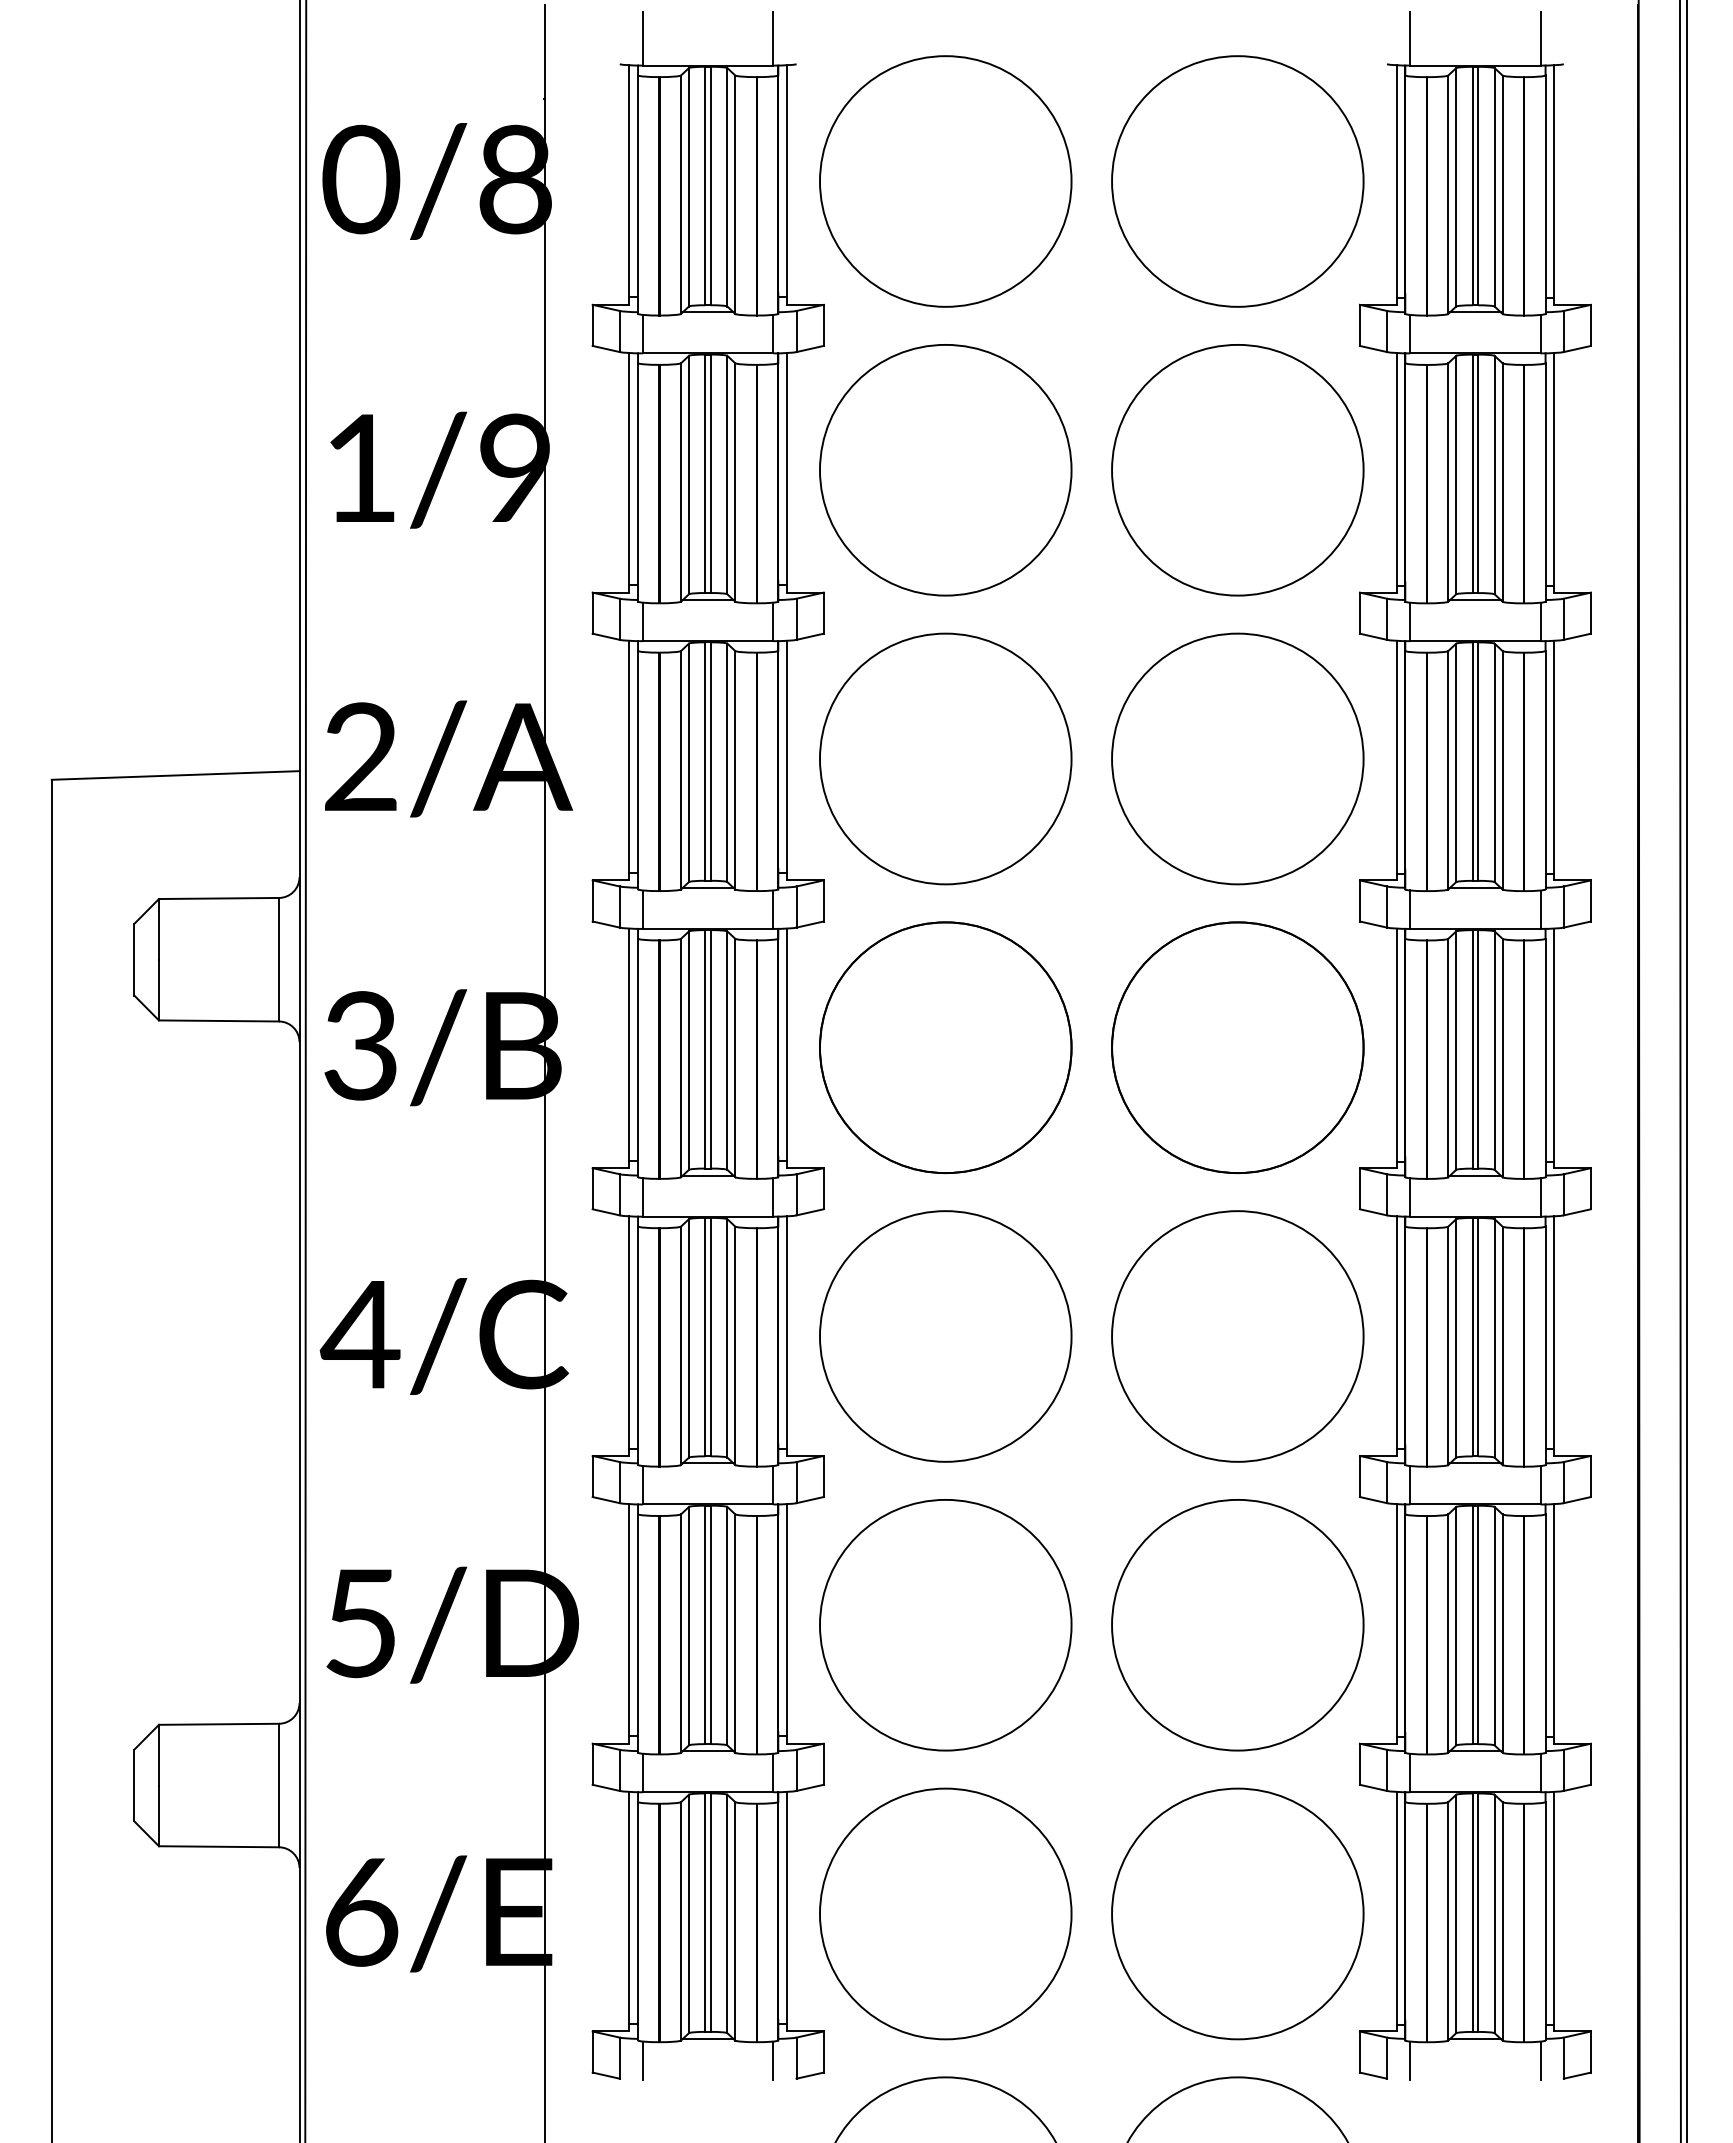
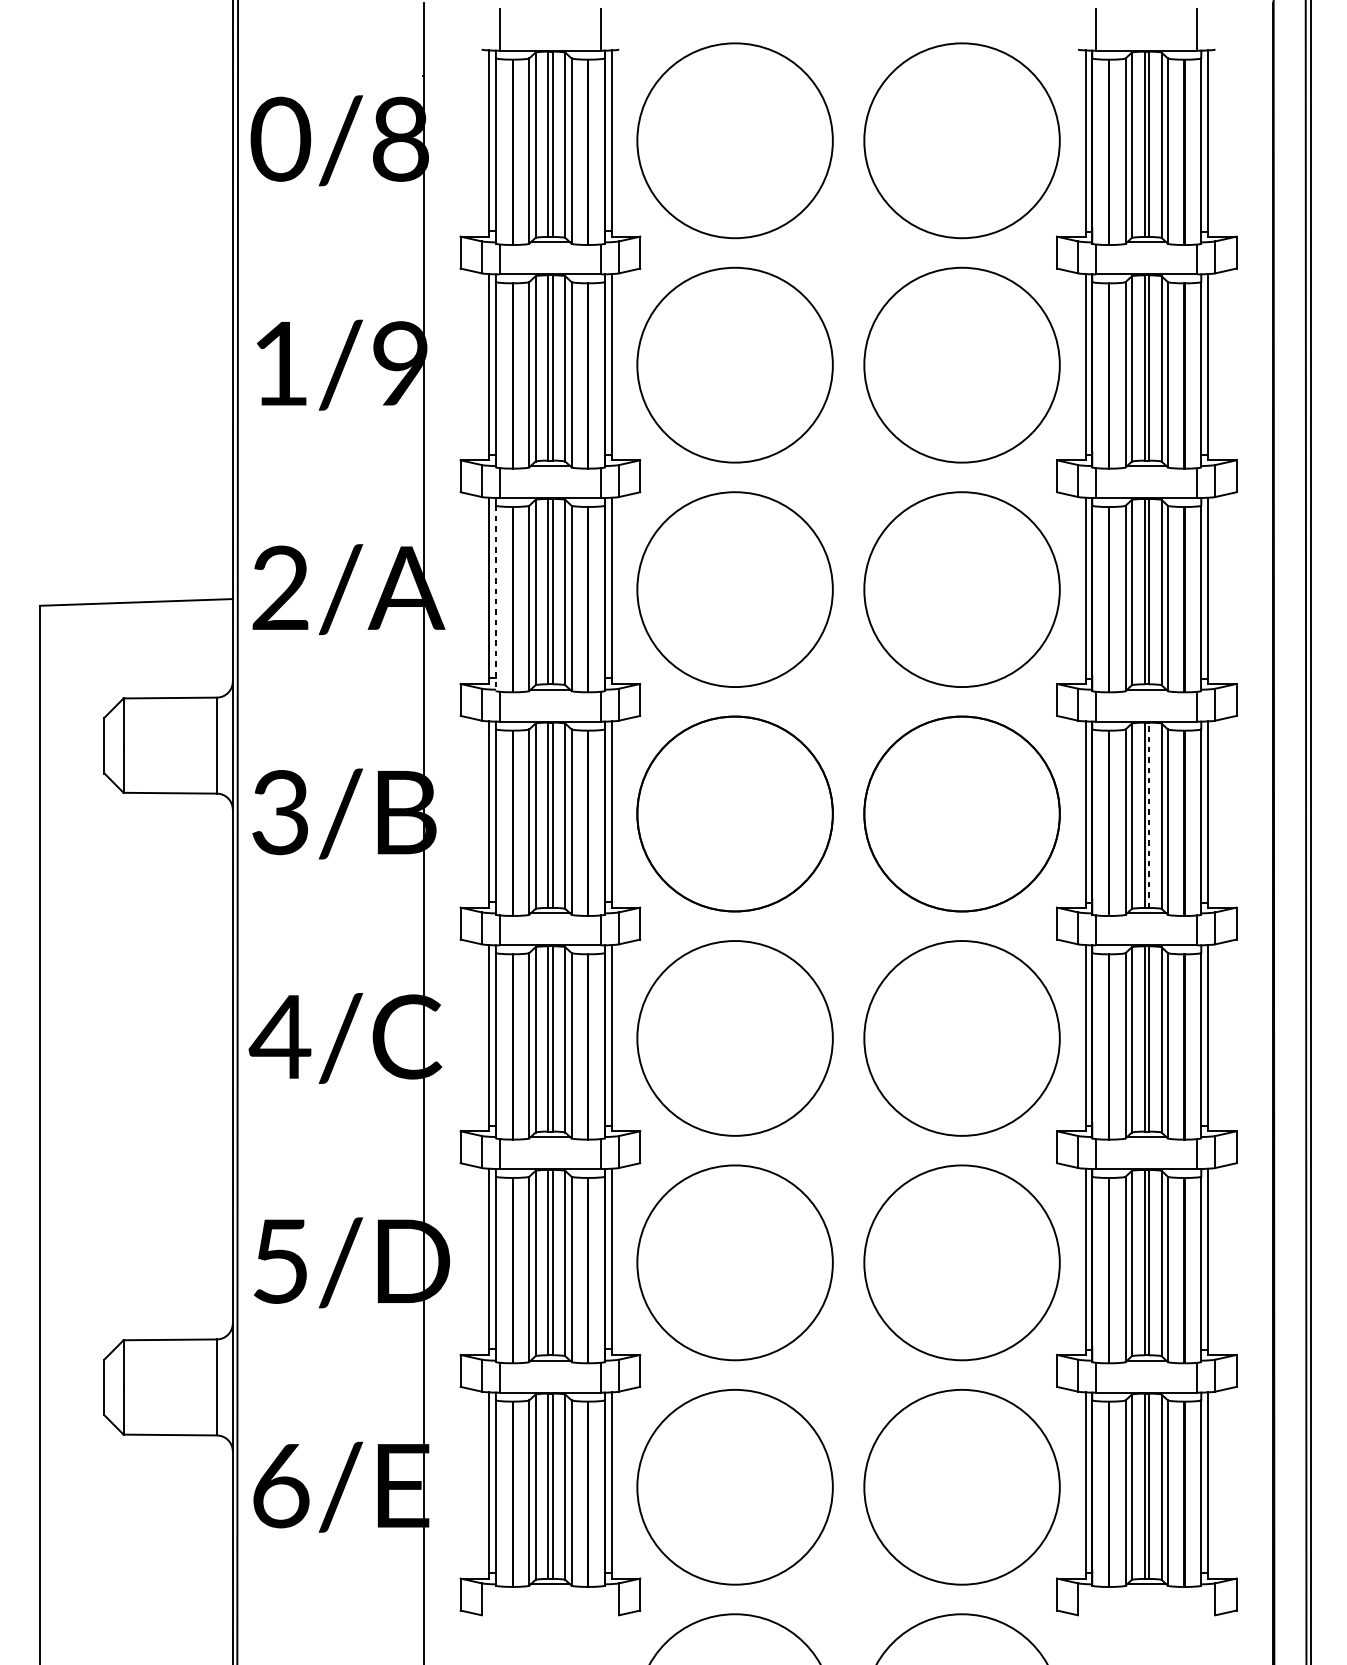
line: (638, 770) -> (496, 598), solid -> dashed
line: (1478, 1048) -> (1149, 814), solid -> dashed
line: (643, 2060) -> (500, 1601), removed
line: (773, 2060) -> (601, 1601), removed
line: (1410, 2060) -> (1096, 1601), removed
line: (1540, 2060) -> (1197, 1601), removed

